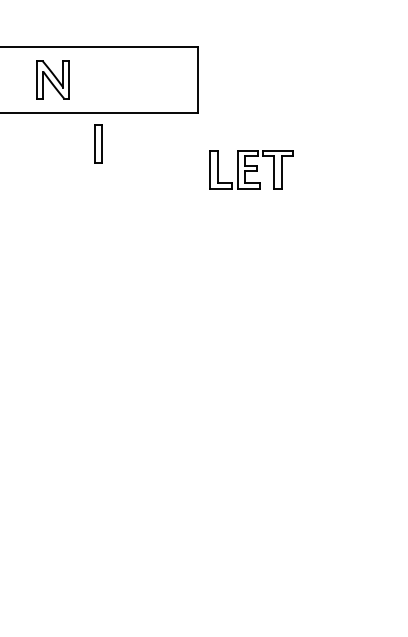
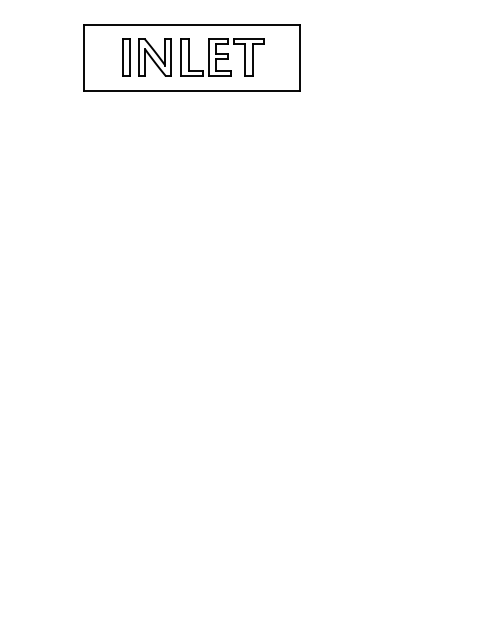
part: (98, 143) -> (126, 57), moved
part: (251, 169) -> (222, 57), moved

